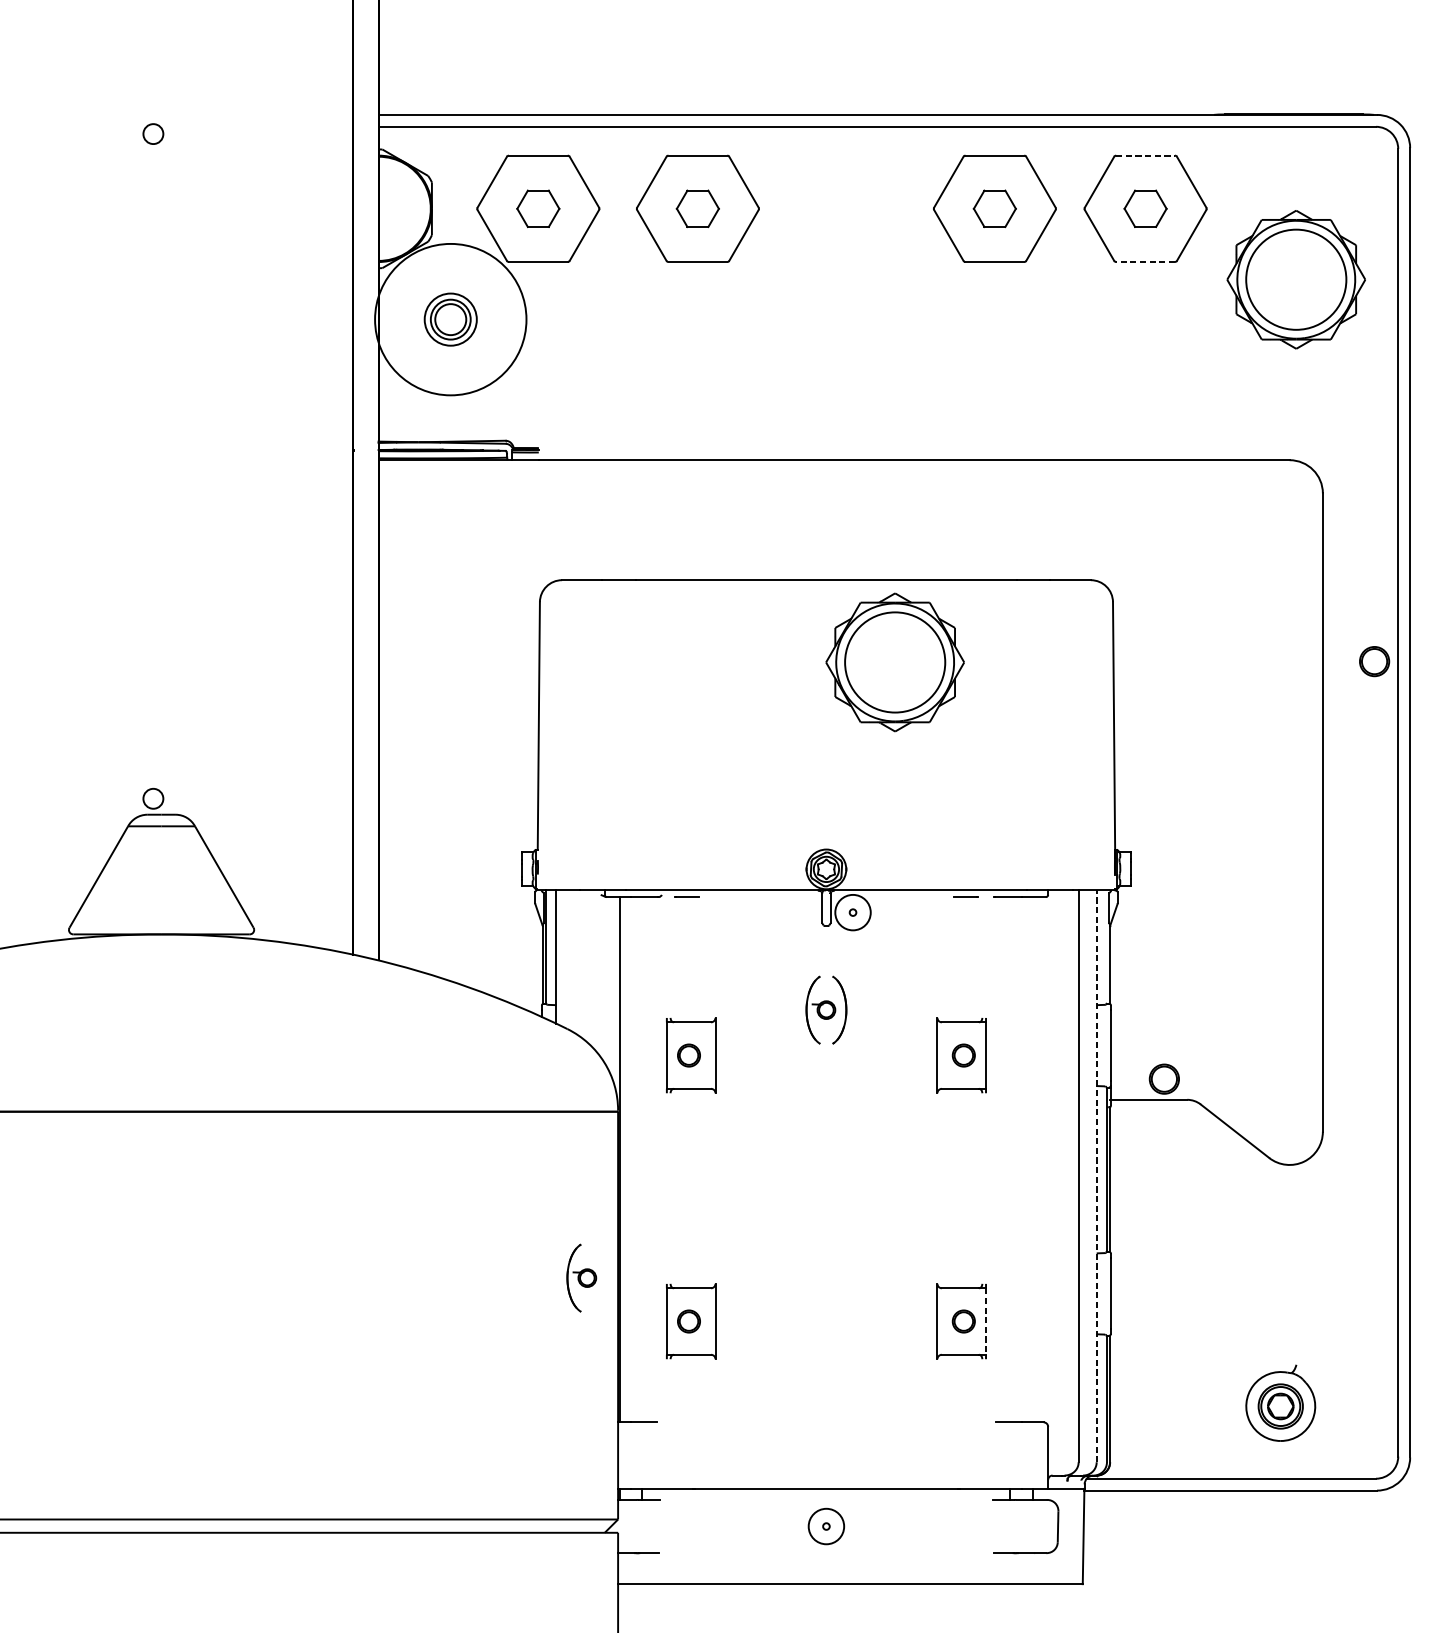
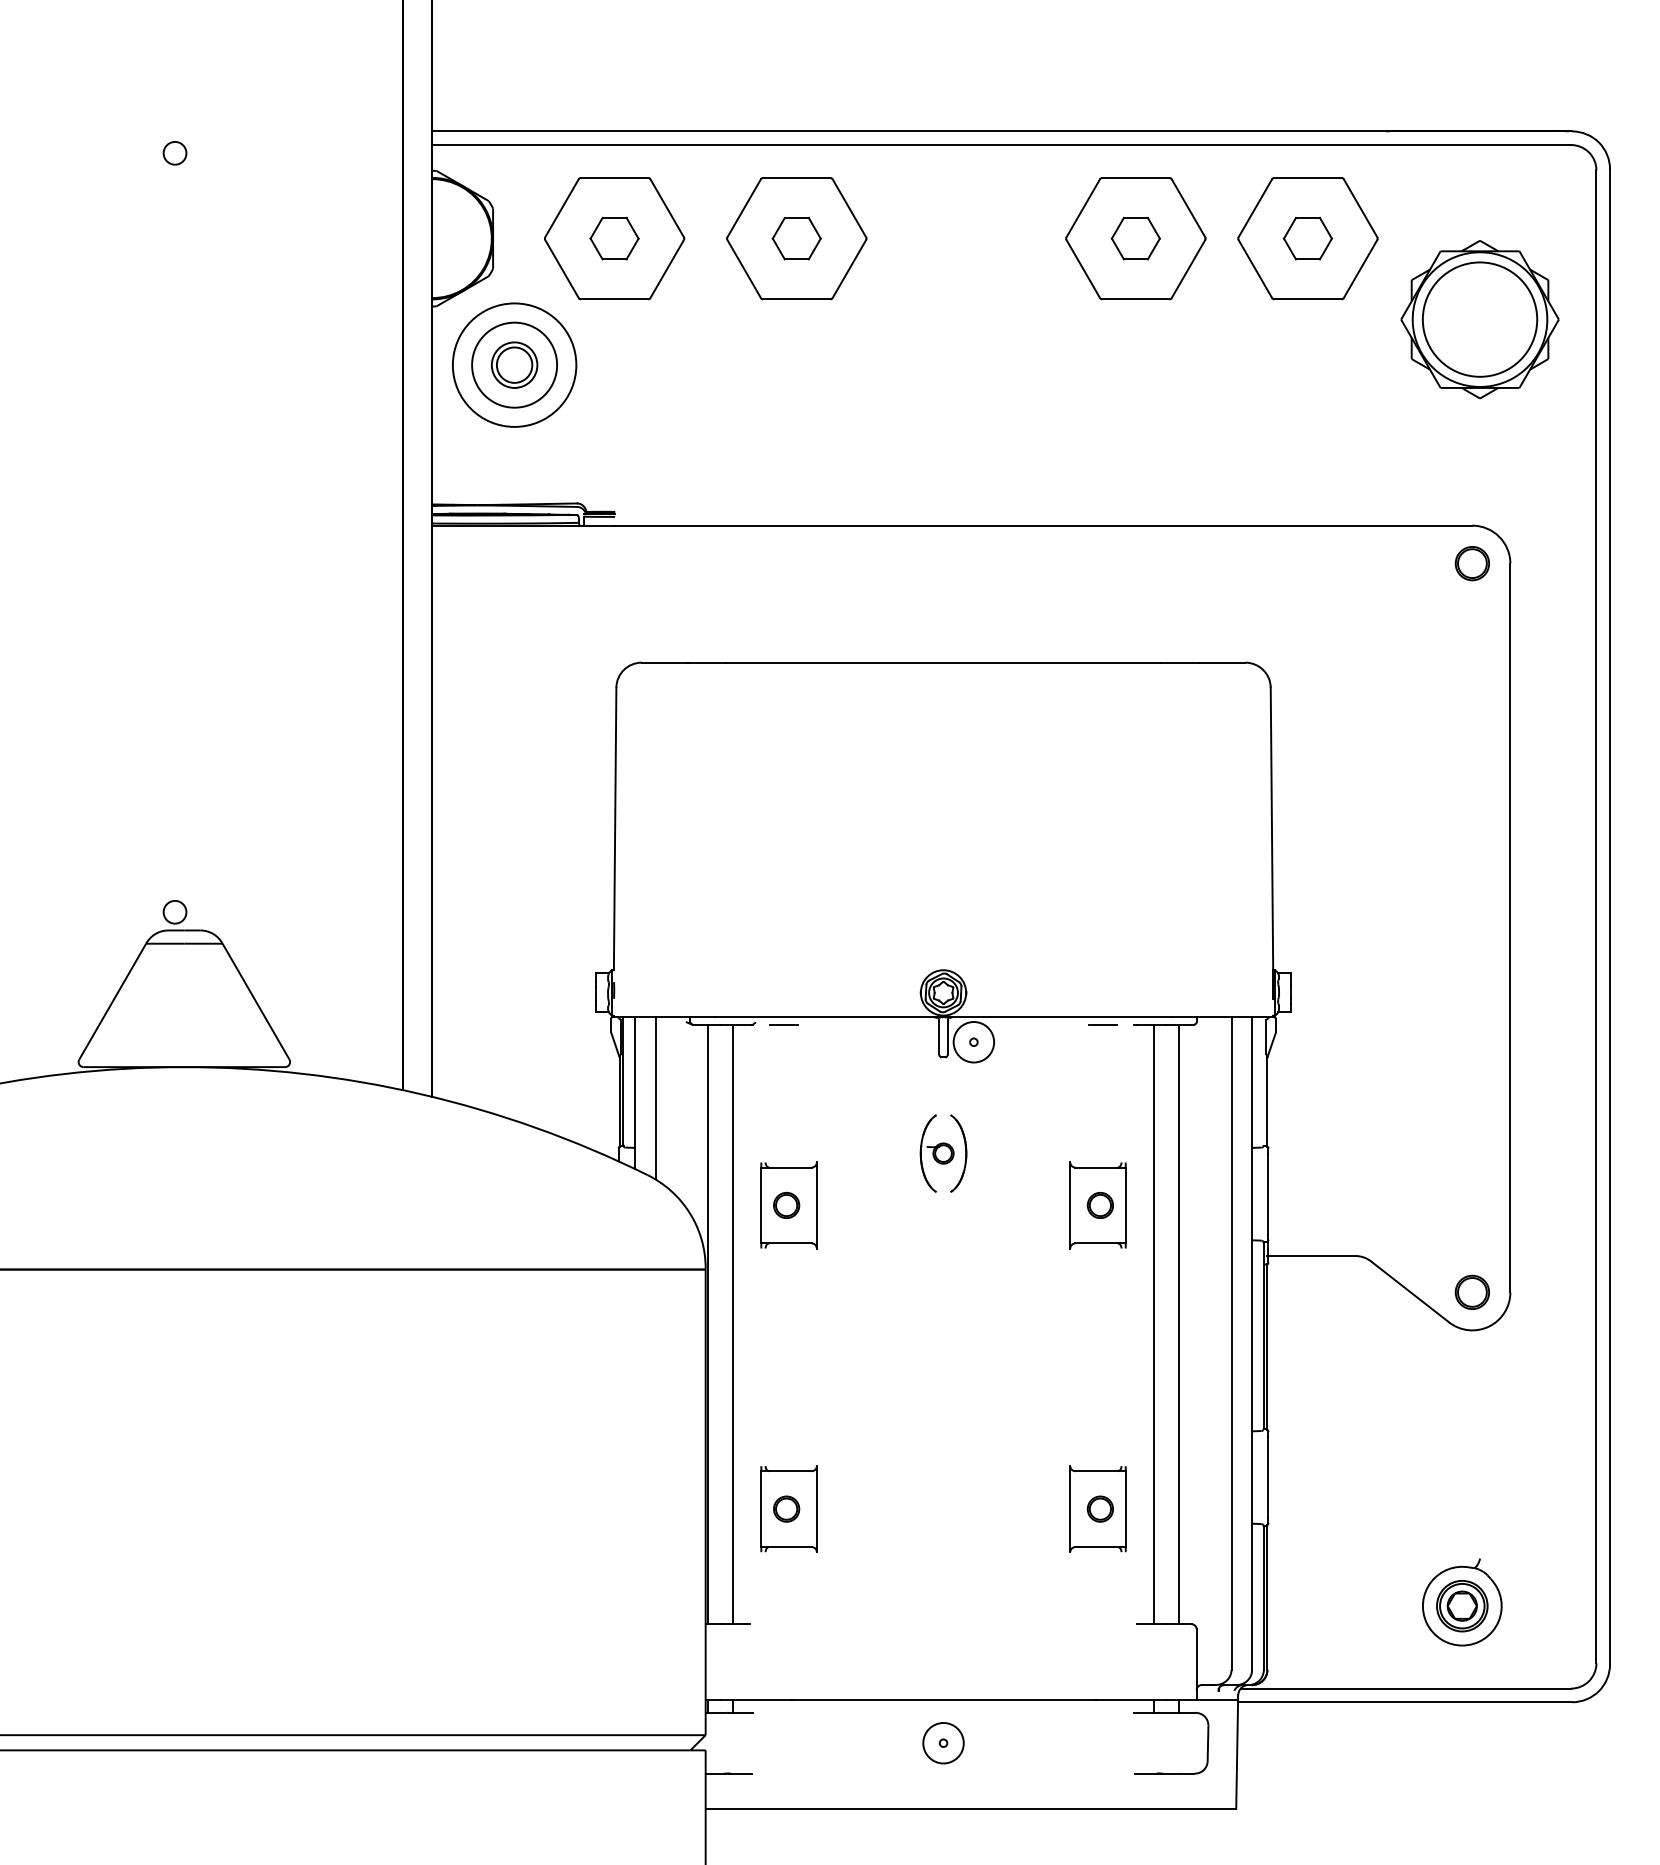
line: (1145, 155) -> (1307, 177), dashed -> solid
line: (1145, 262) -> (1307, 299), dashed -> solid
circle: (450, 319) -> (514, 364), size x0.71
circle: (450, 319) -> (514, 364), size x1.43
part: (1373, 661) -> (1471, 563), moved
part: (894, 662) -> (1021, 756), removed
line: (574, 961) -> (655, 1097), added
part: (1163, 1078) -> (1471, 1291), moved
line: (642, 1159) -> (733, 1324), added
line: (1010, 1159) -> (1153, 1324), added
line: (1032, 1159) -> (1178, 1324), added
line: (1097, 1175) -> (1252, 1342), dashed -> solid
part: (581, 1278) -> (663, 1459), removed
line: (985, 1321) -> (1125, 1509), dashed -> solid

